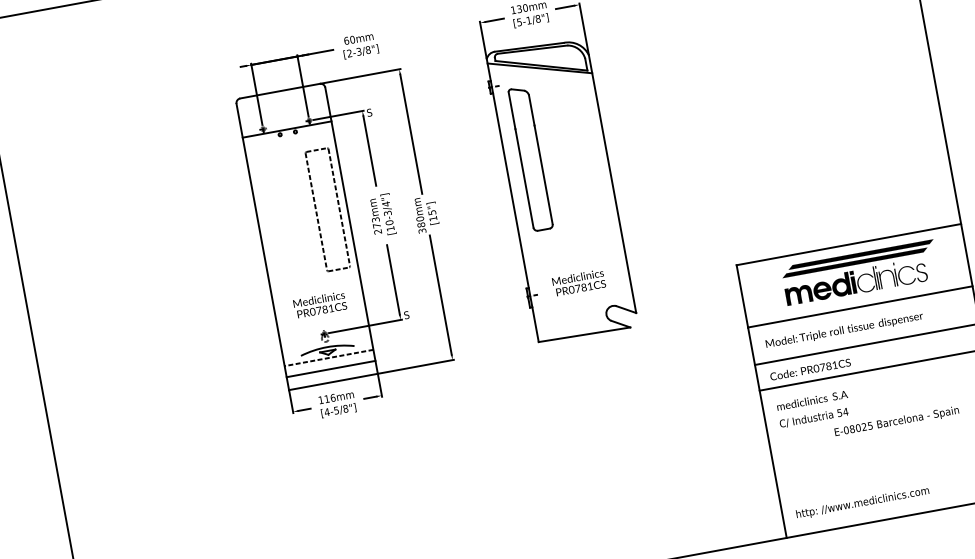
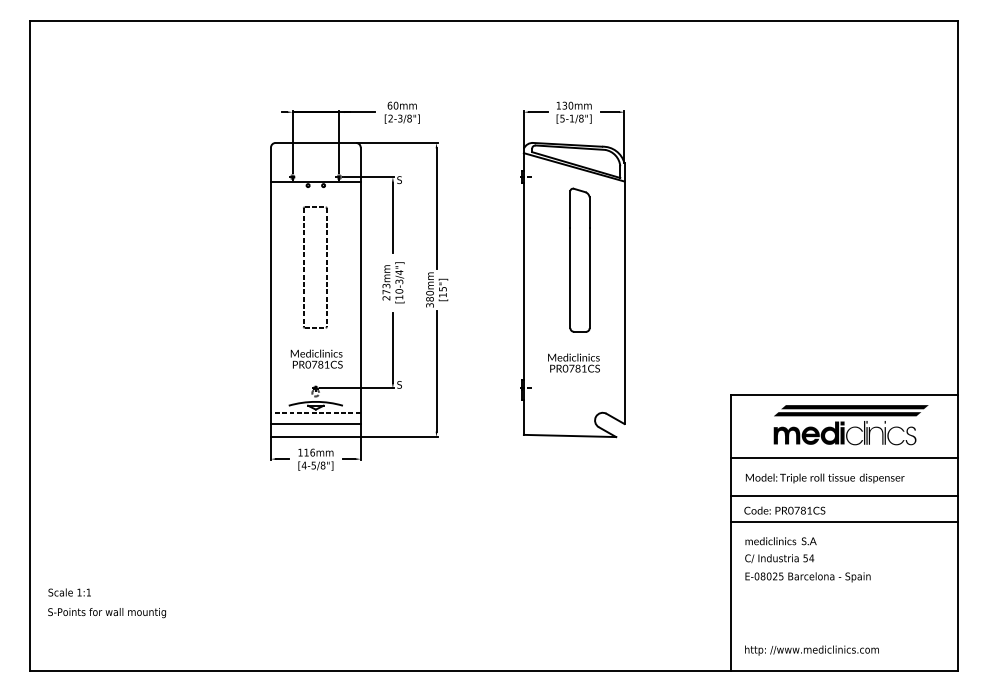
part: (530, 158) -> (579, 259), moved
part: (317, 211) -> (304, 267), moved
text: (578, 282) -> (573, 362), moved
text: (896, 422) -> (807, 577), moved

